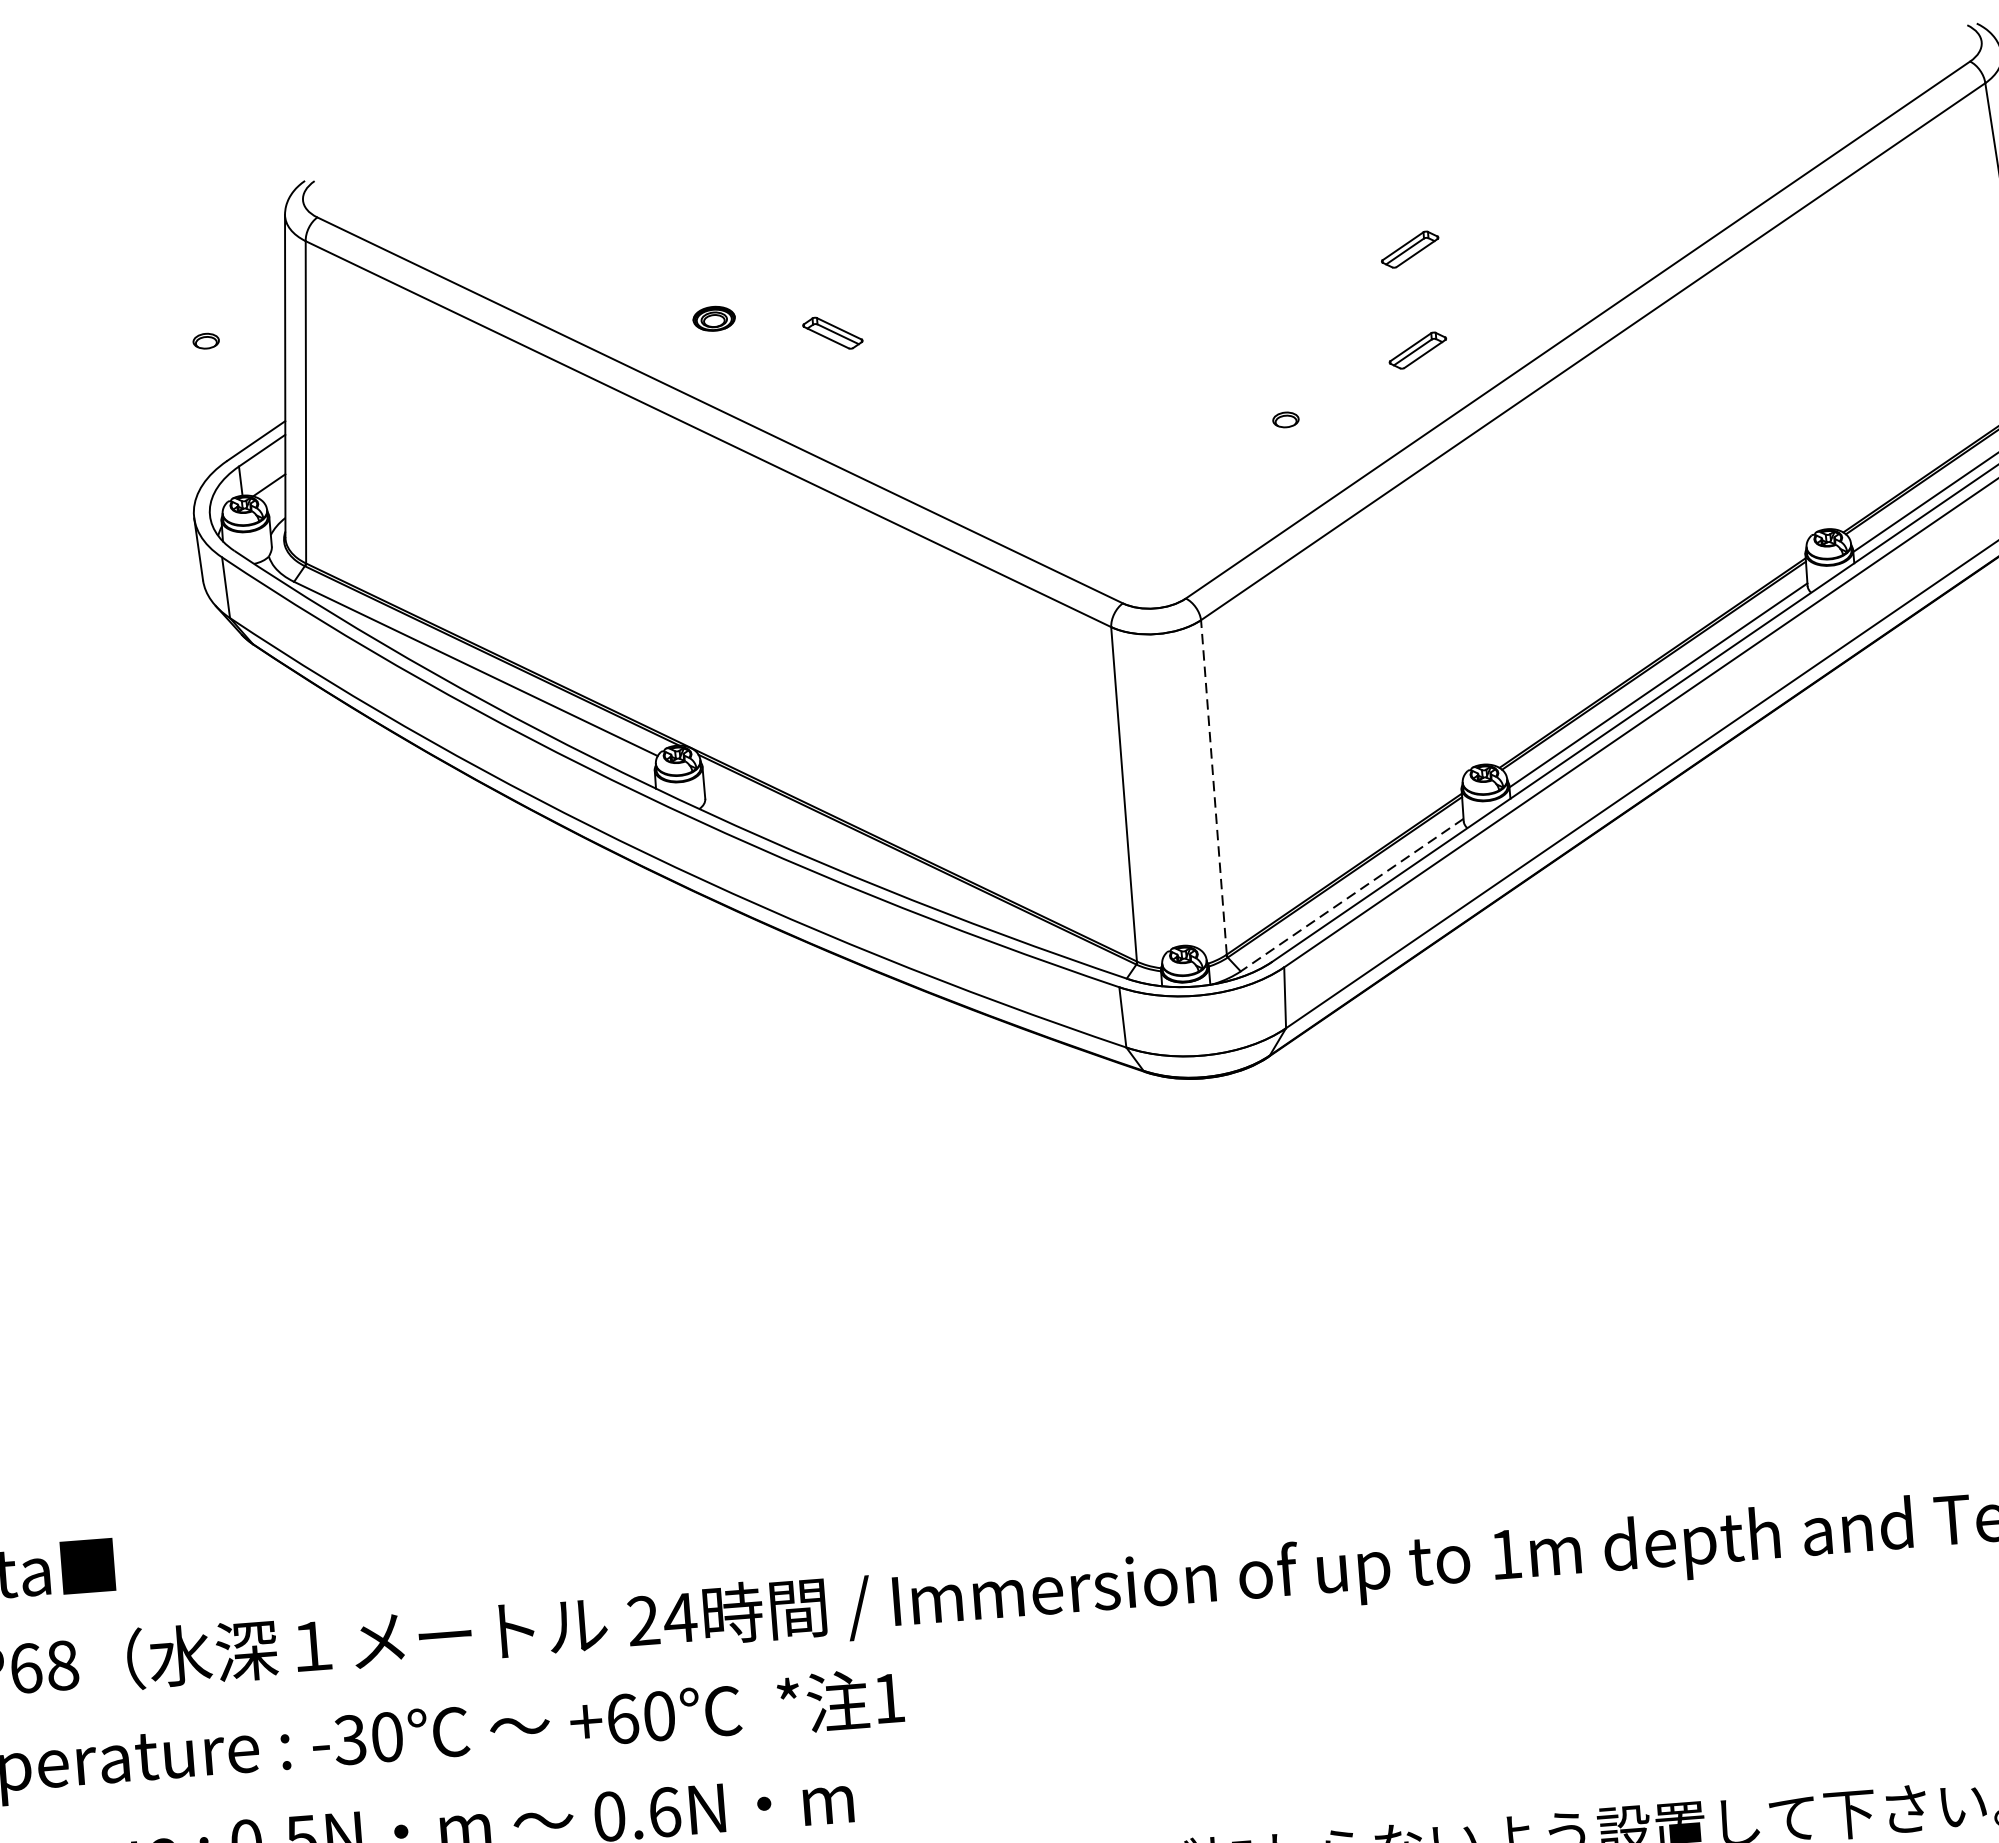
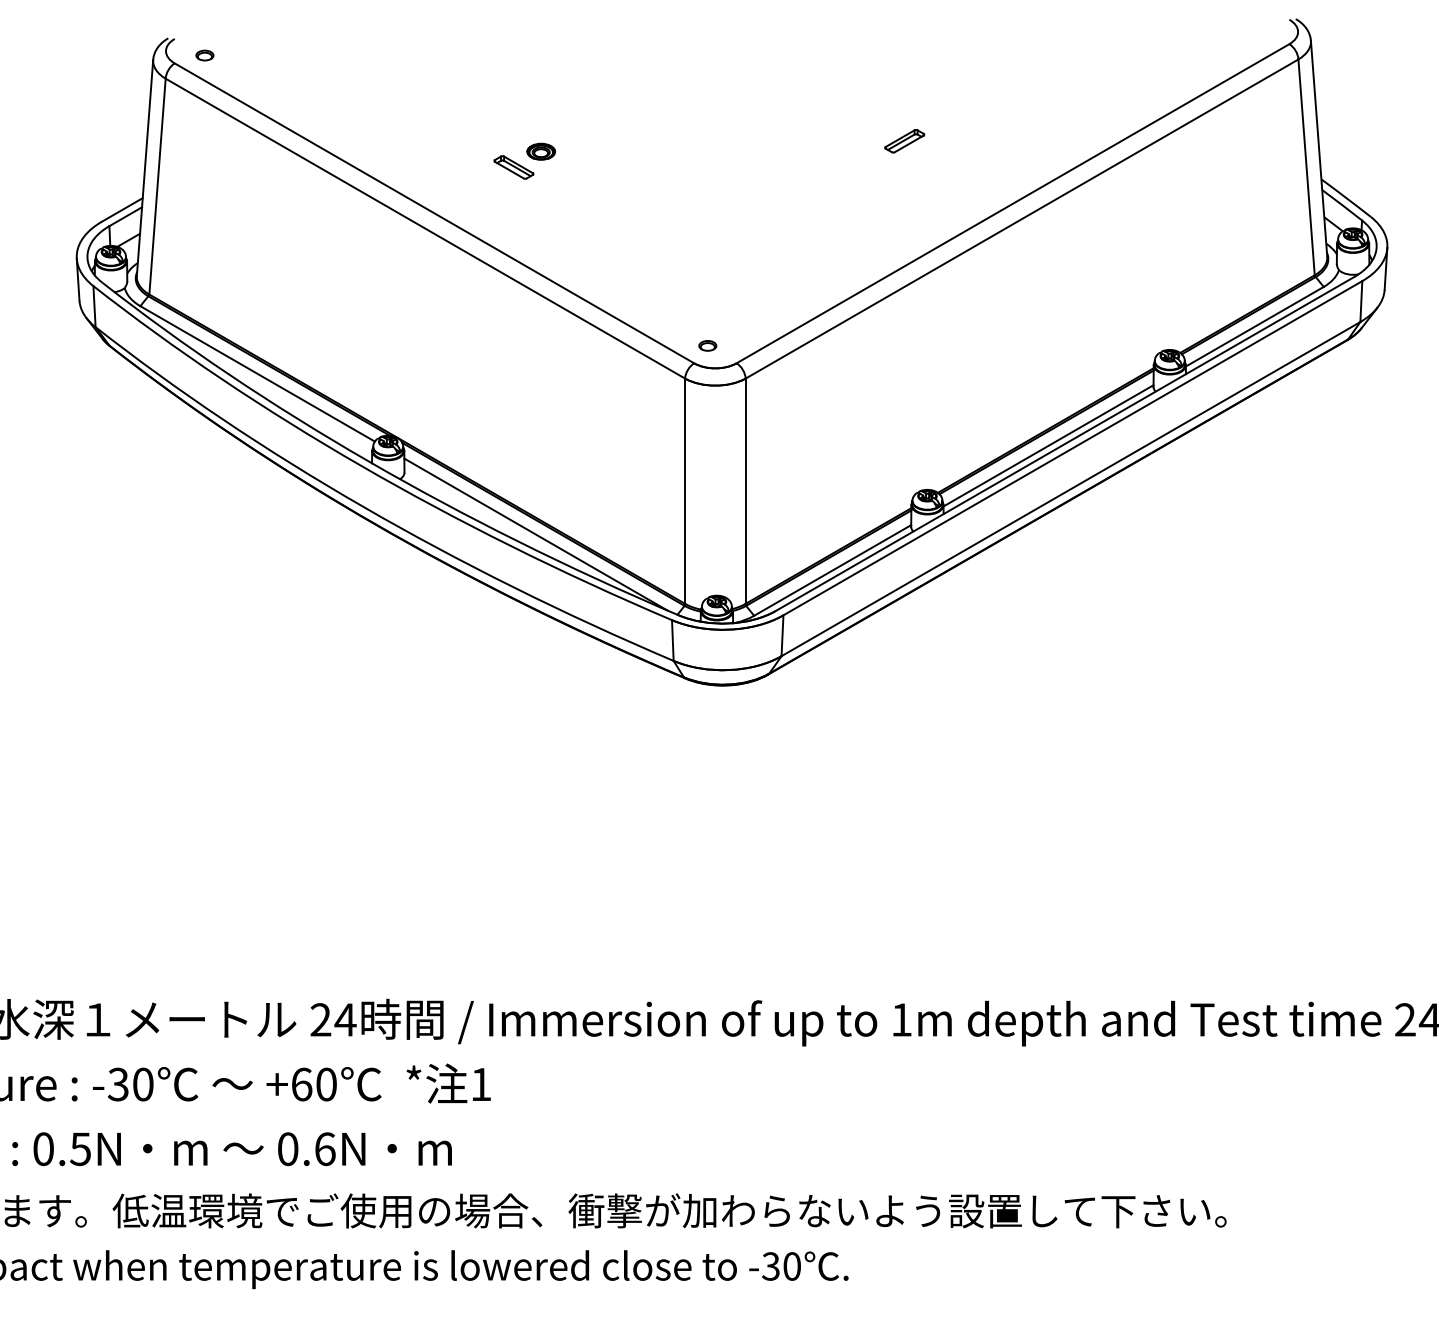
part: (713, 318) -> (540, 151), moved
part: (205, 341) -> (204, 55), moved
part: (1417, 350) -> (904, 209), removed
part: (1285, 419) -> (707, 345), moved
line: (1213, 787) -> (745, 491), dashed -> solid
line: (906, 875) -> (535, 534), added
line: (1351, 895) -> (832, 570), dashed -> solid

